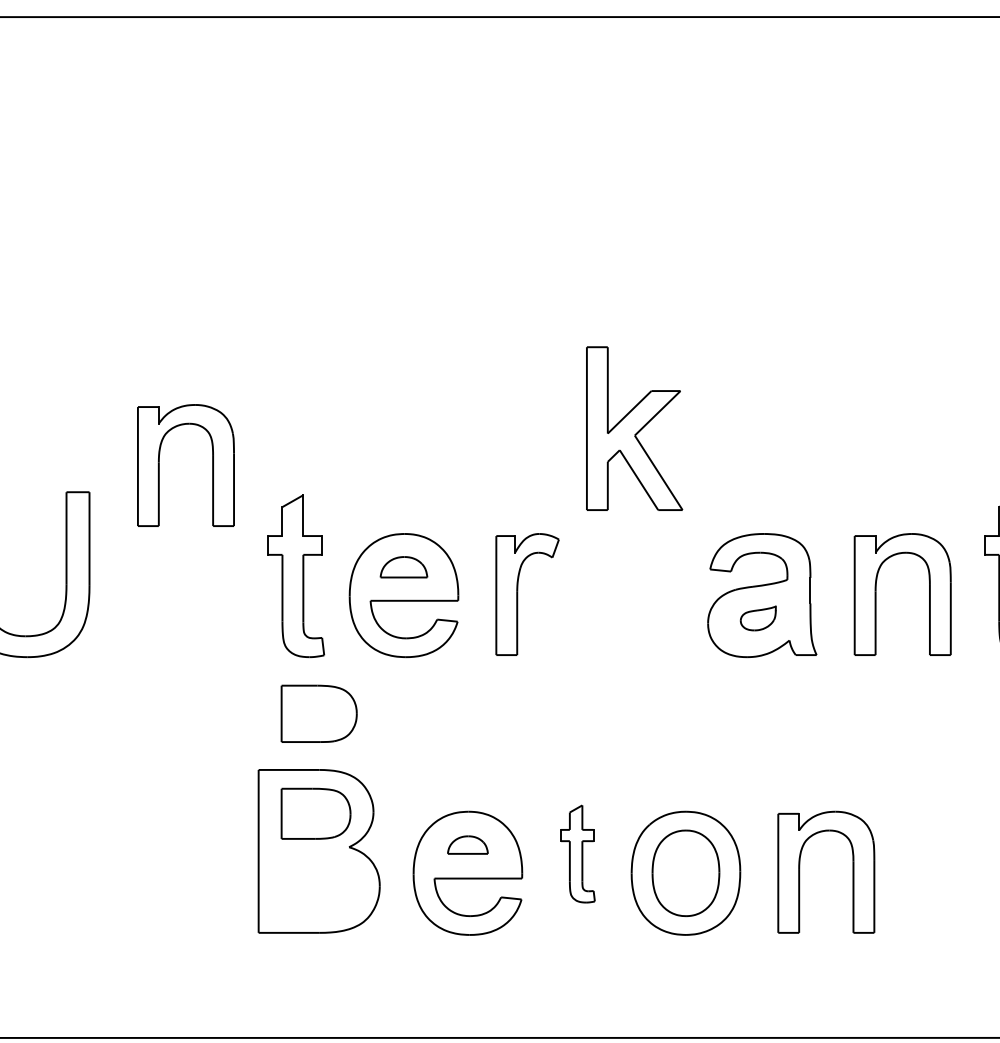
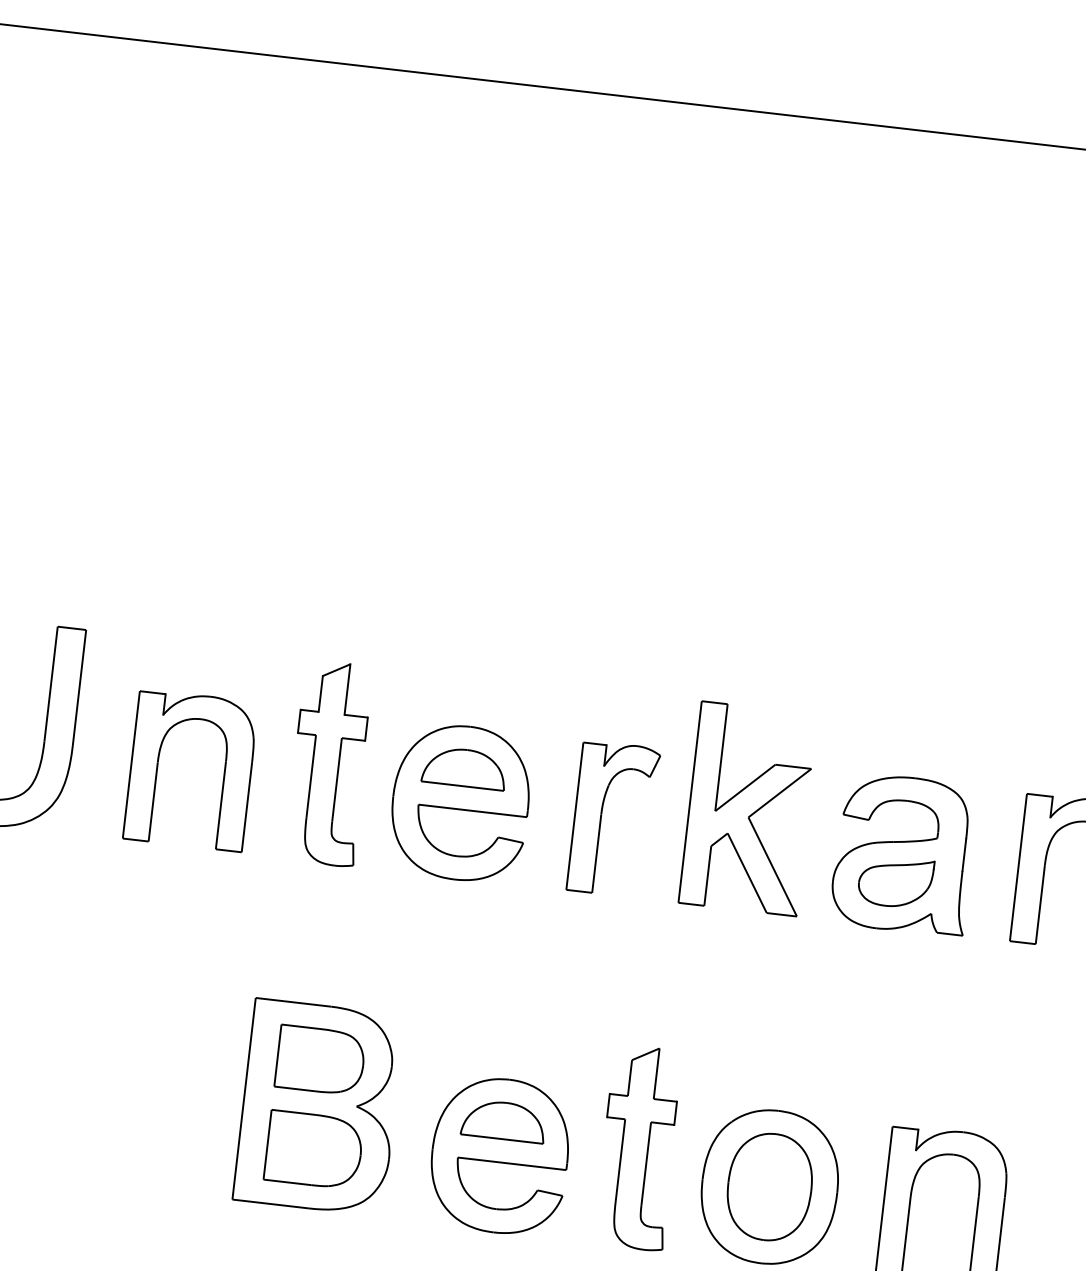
part: (634, 428) -> (749, 808), moved
part: (159, 465) -> (158, 766), moved
part: (403, 566) -> (464, 766), size x1.43
part: (758, 618) -> (896, 882), size x1.67
part: (318, 713) -> (313, 1149), moved
part: (467, 844) -> (503, 1120), size x1.67
part: (577, 853) -> (638, 1147), size x1.67

